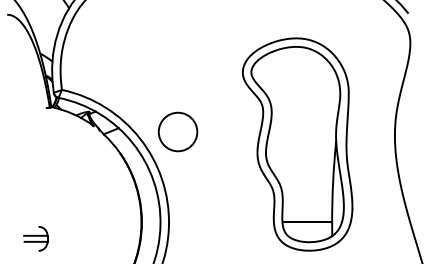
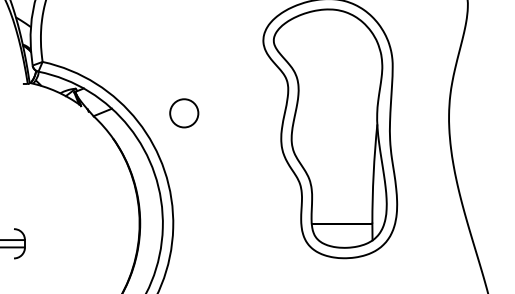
circle: (177, 131) -> (183, 112), size x0.6

